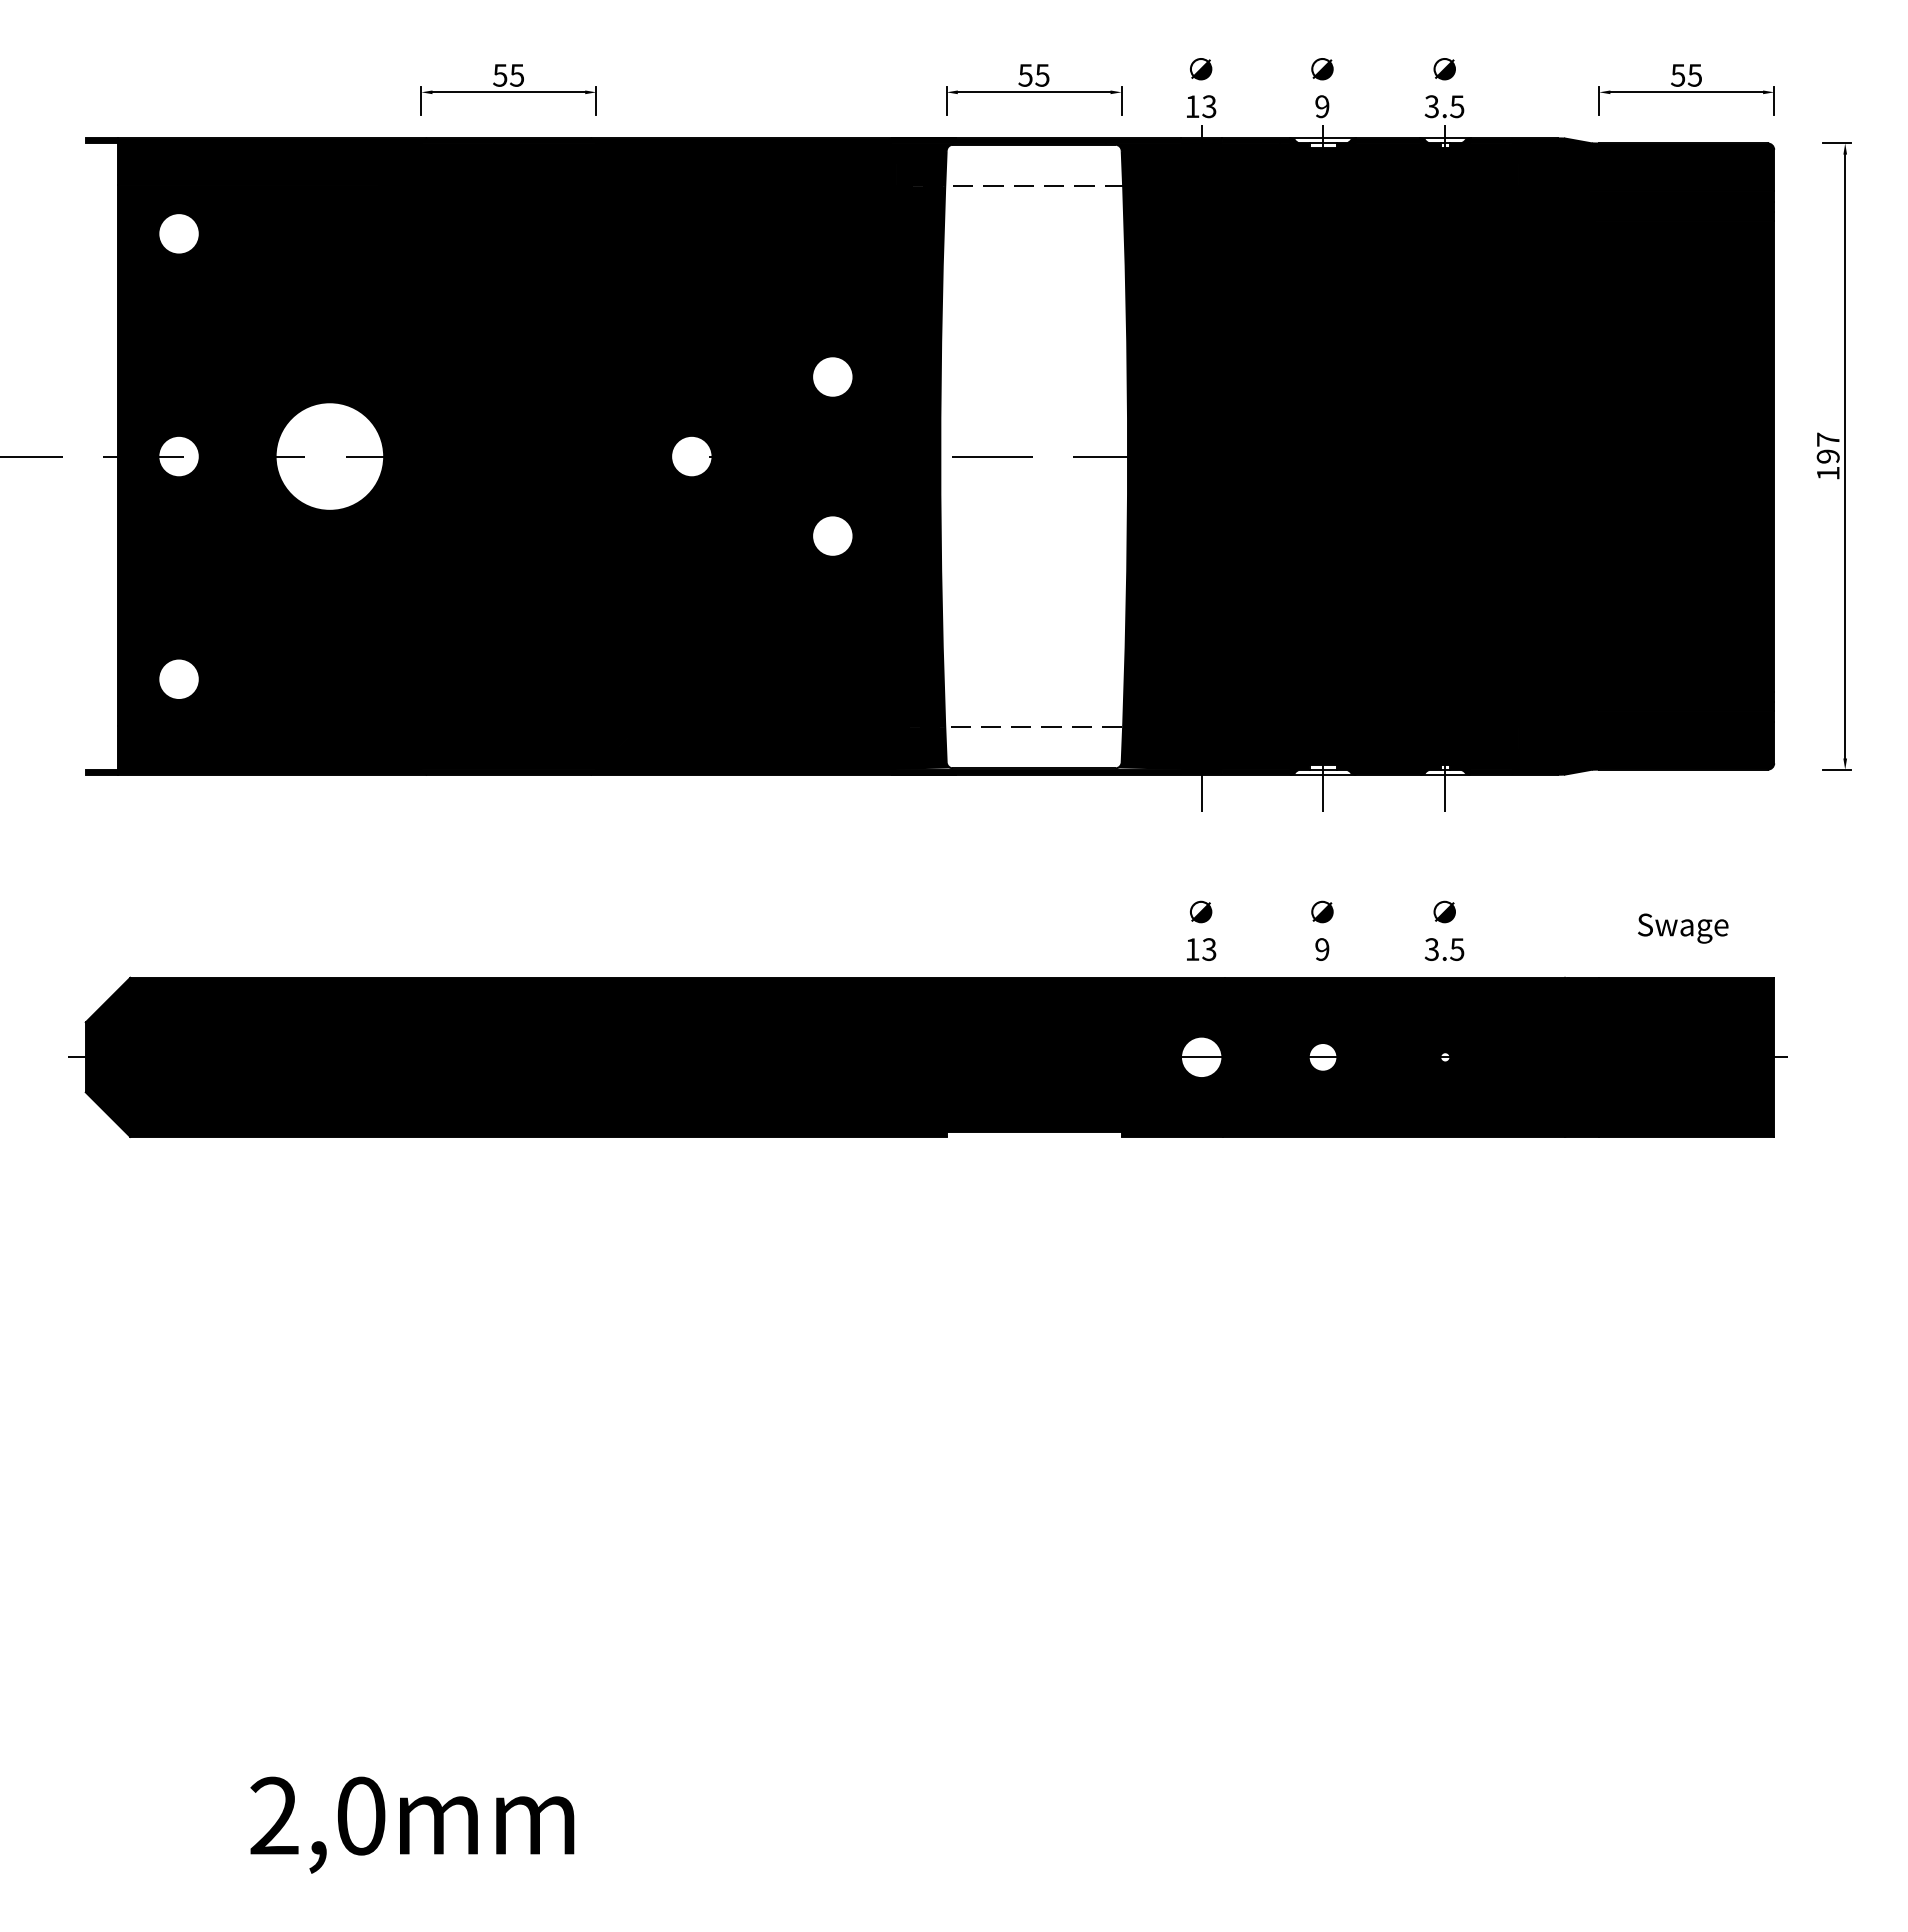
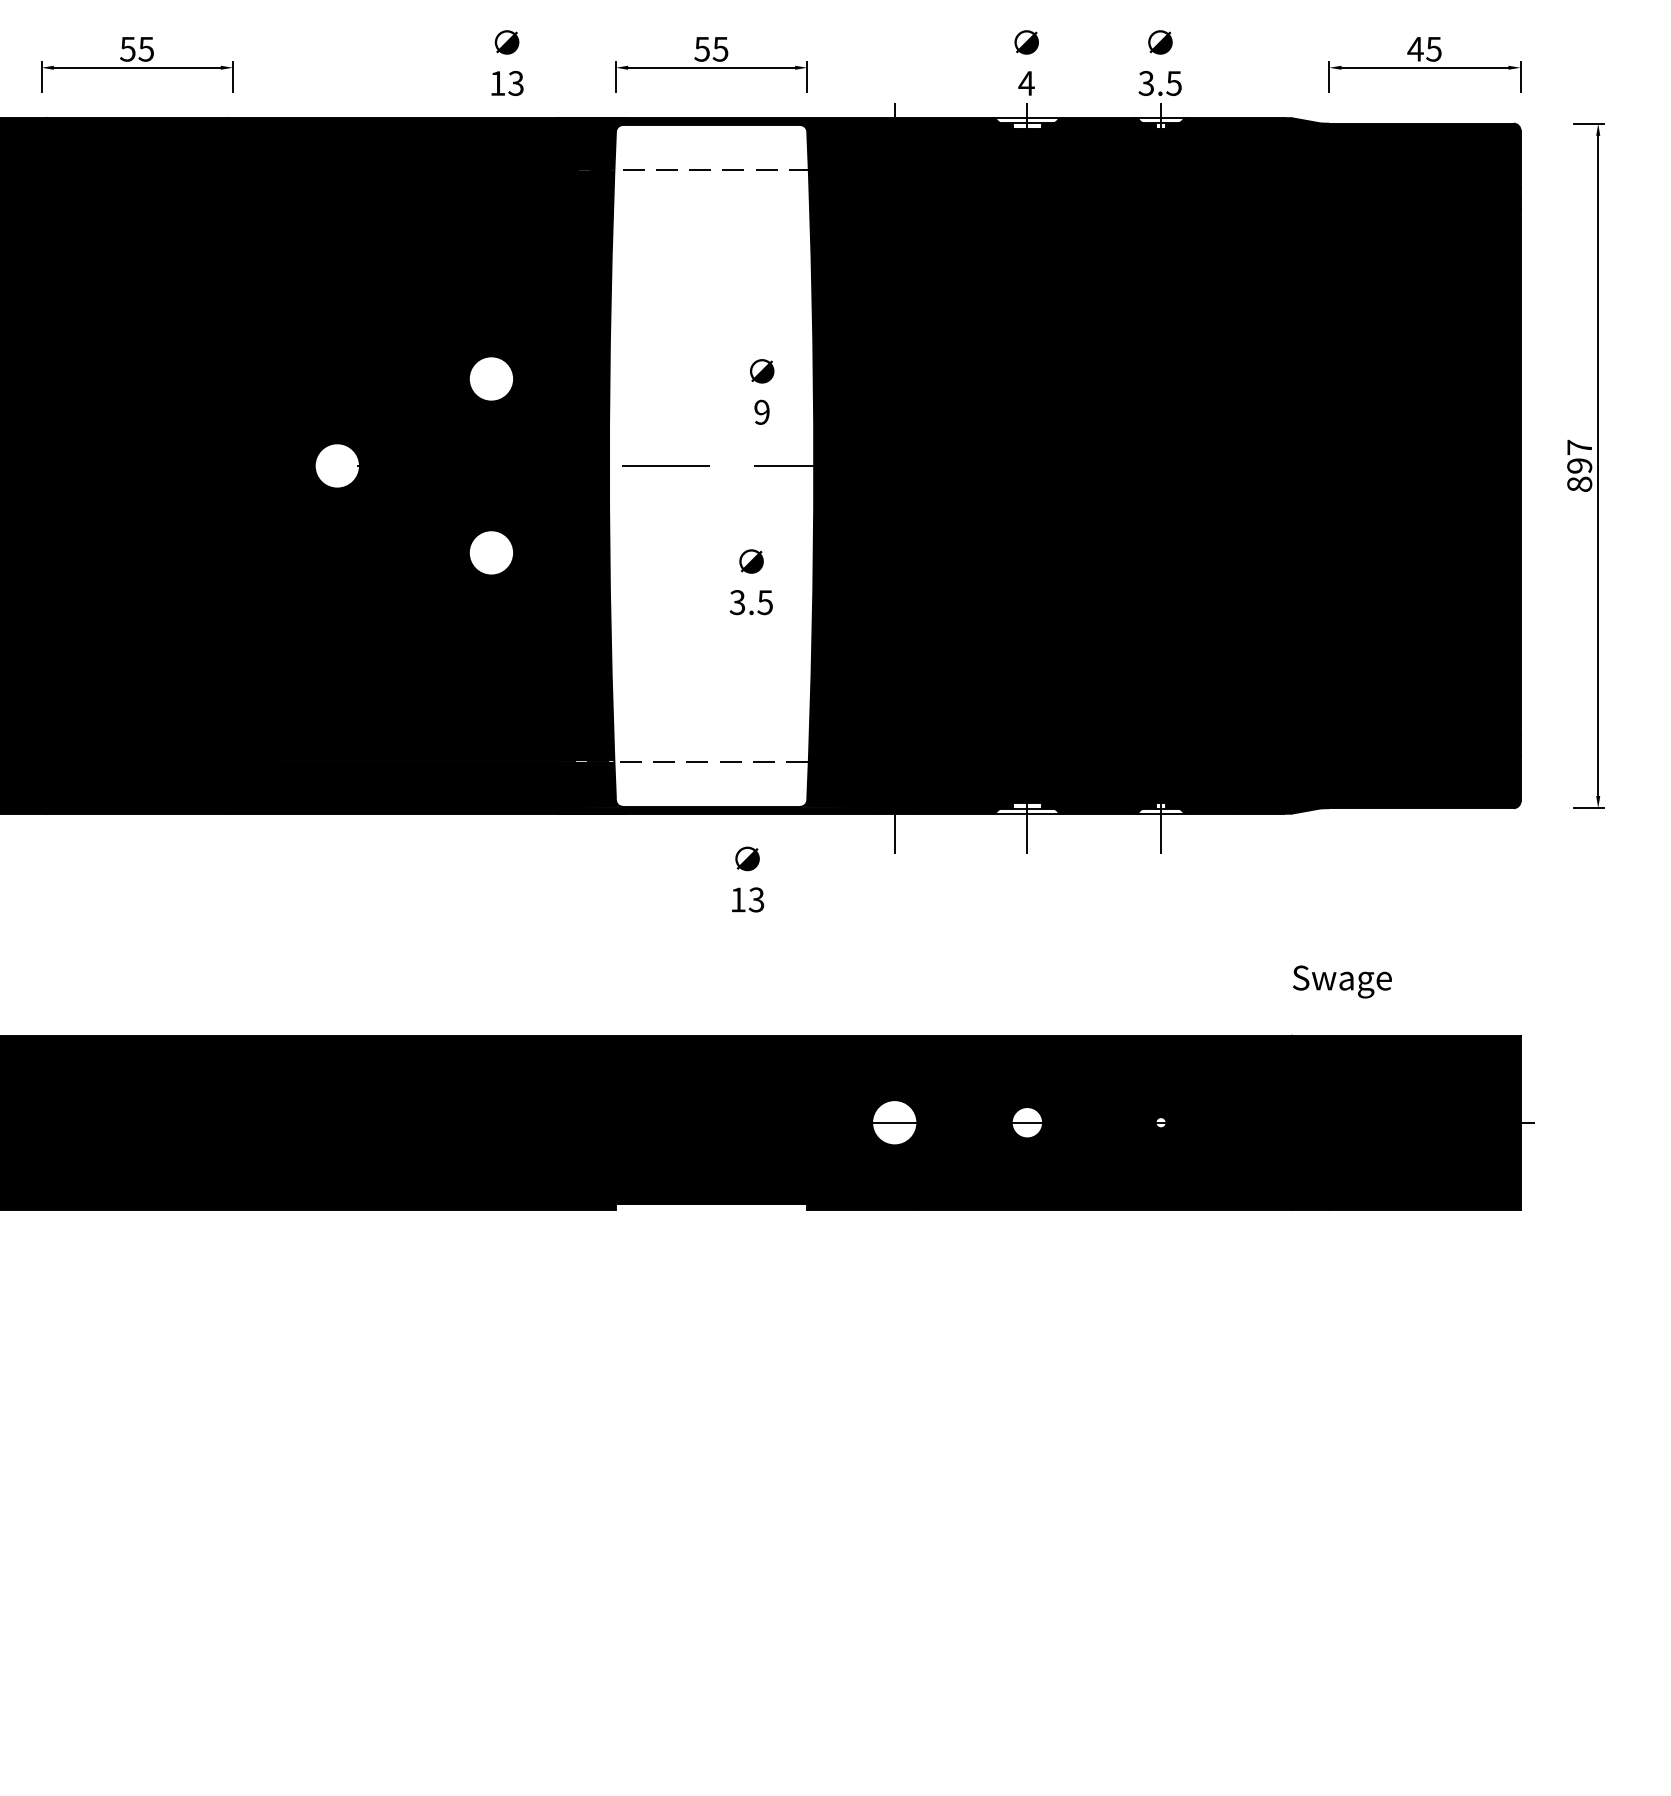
text: (1677, 75) -> (1414, 49), 55 -> 45
text: (1201, 88) -> (507, 63), moved
text: (1321, 106) -> (1025, 83), 9 -> 4
text: (1827, 473) -> (1578, 484), 197 -> 897
text: (1683, 928) -> (1342, 981), moved
text: (1201, 930) -> (748, 879), moved
text: (1322, 930) -> (762, 391), moved
text: (1444, 930) -> (751, 581), moved

